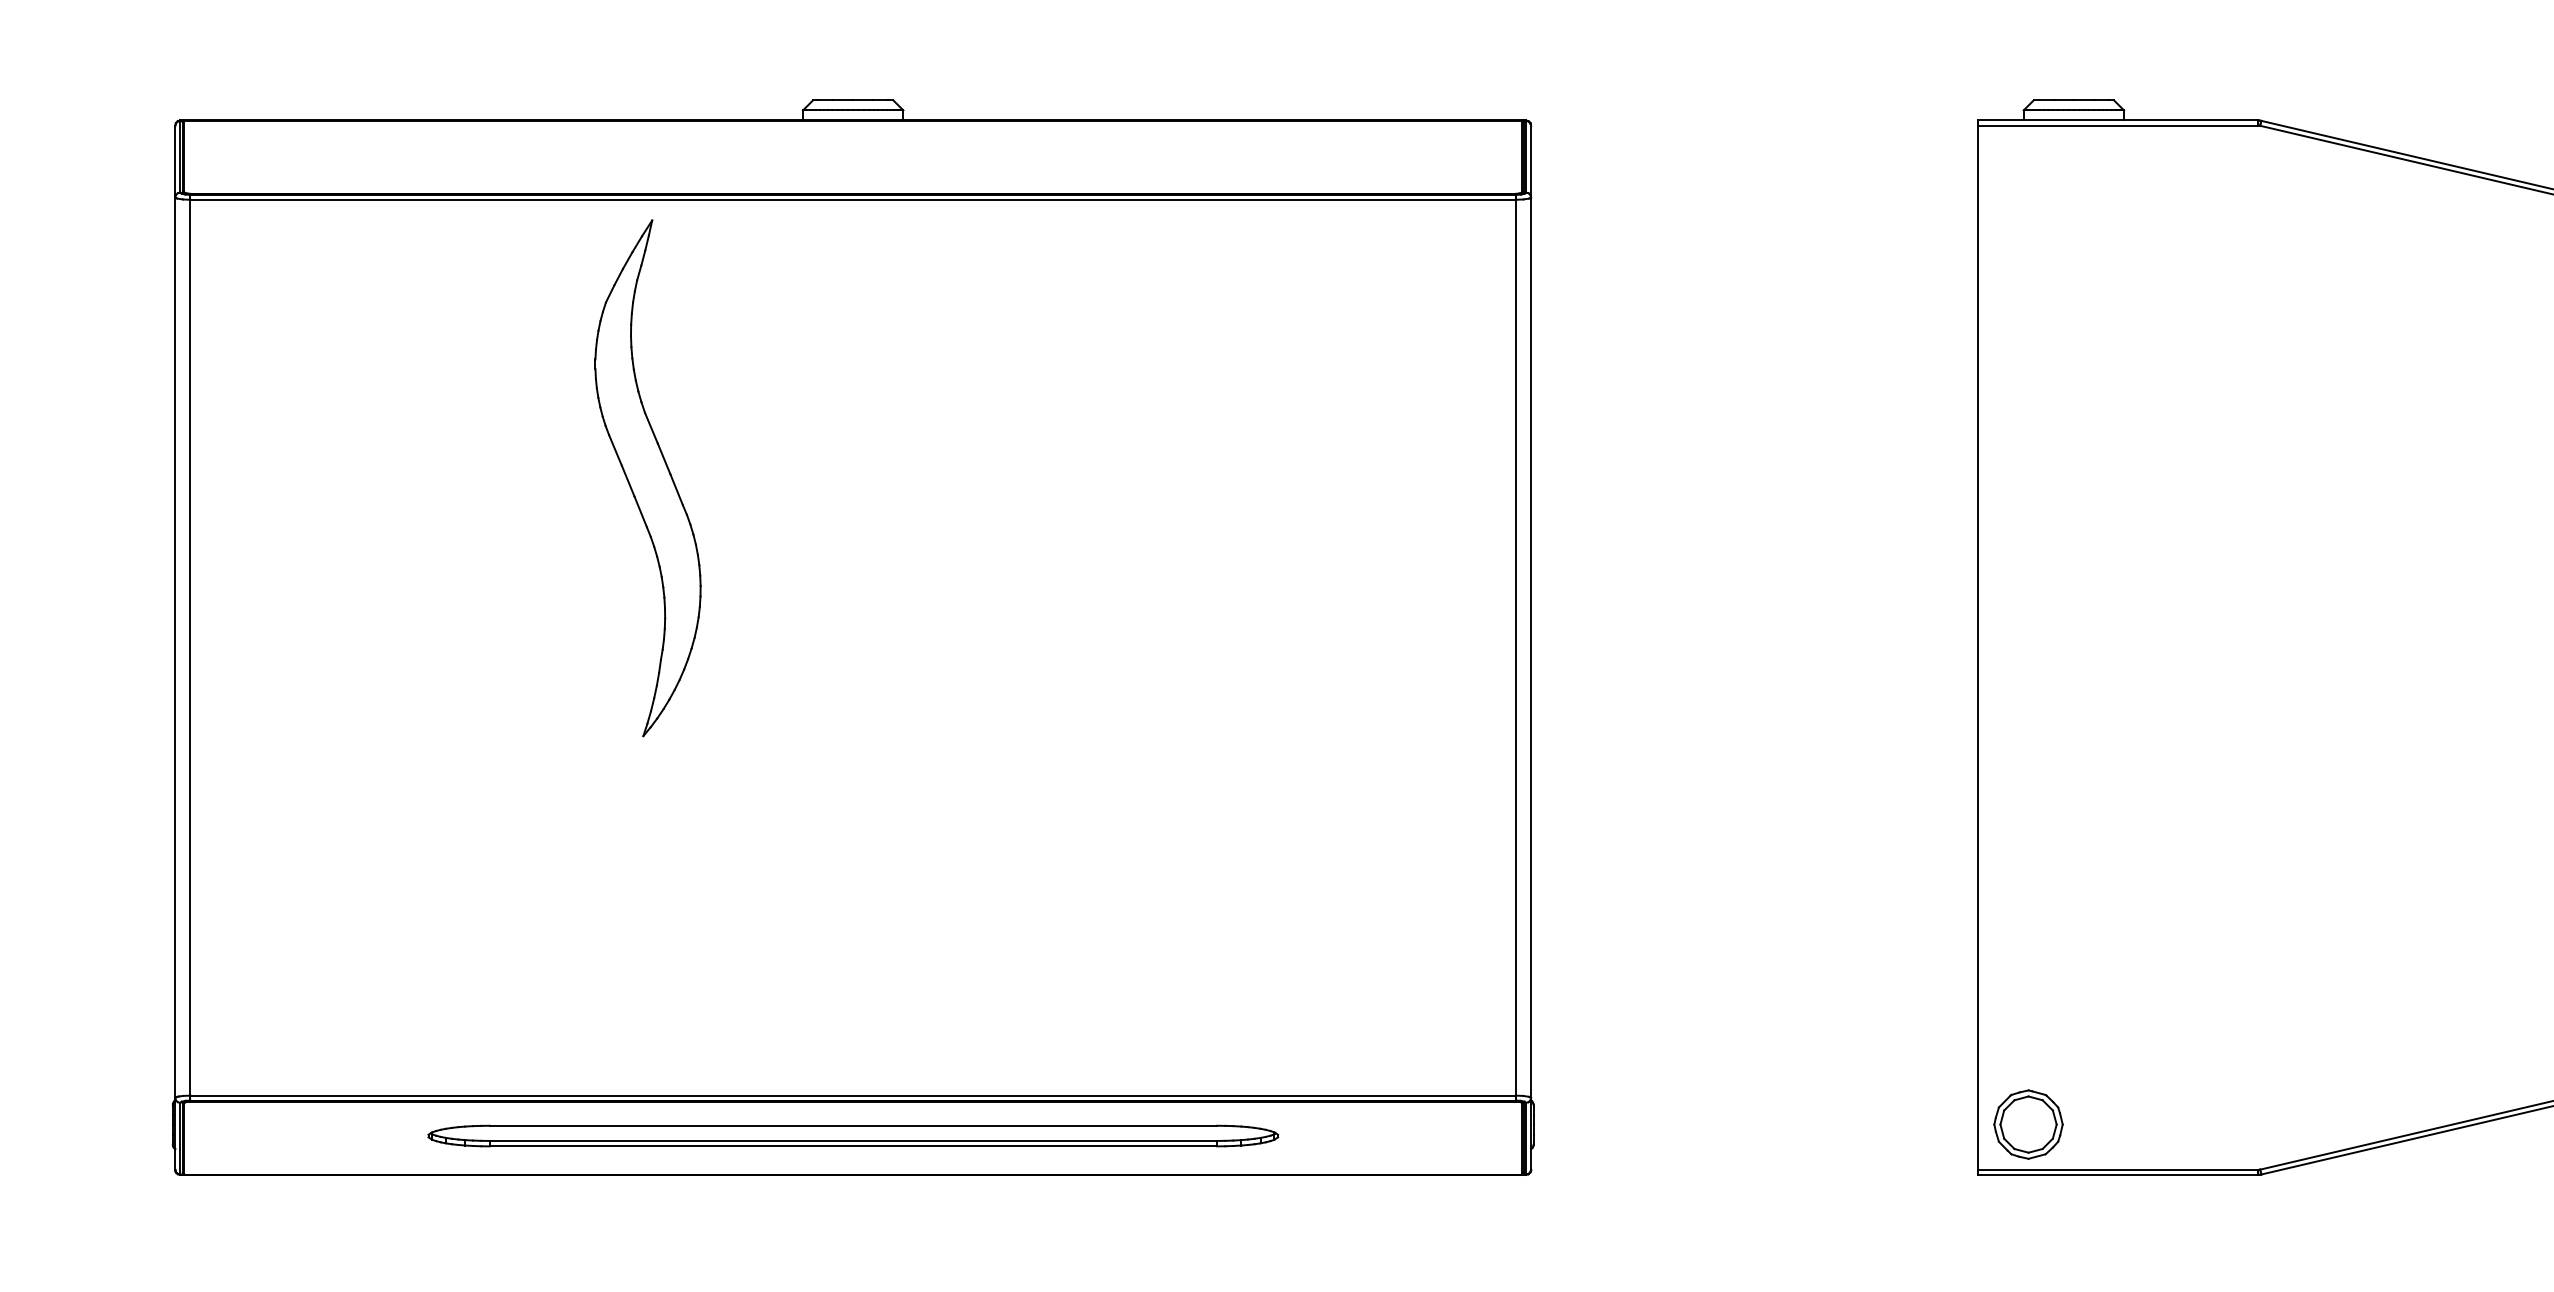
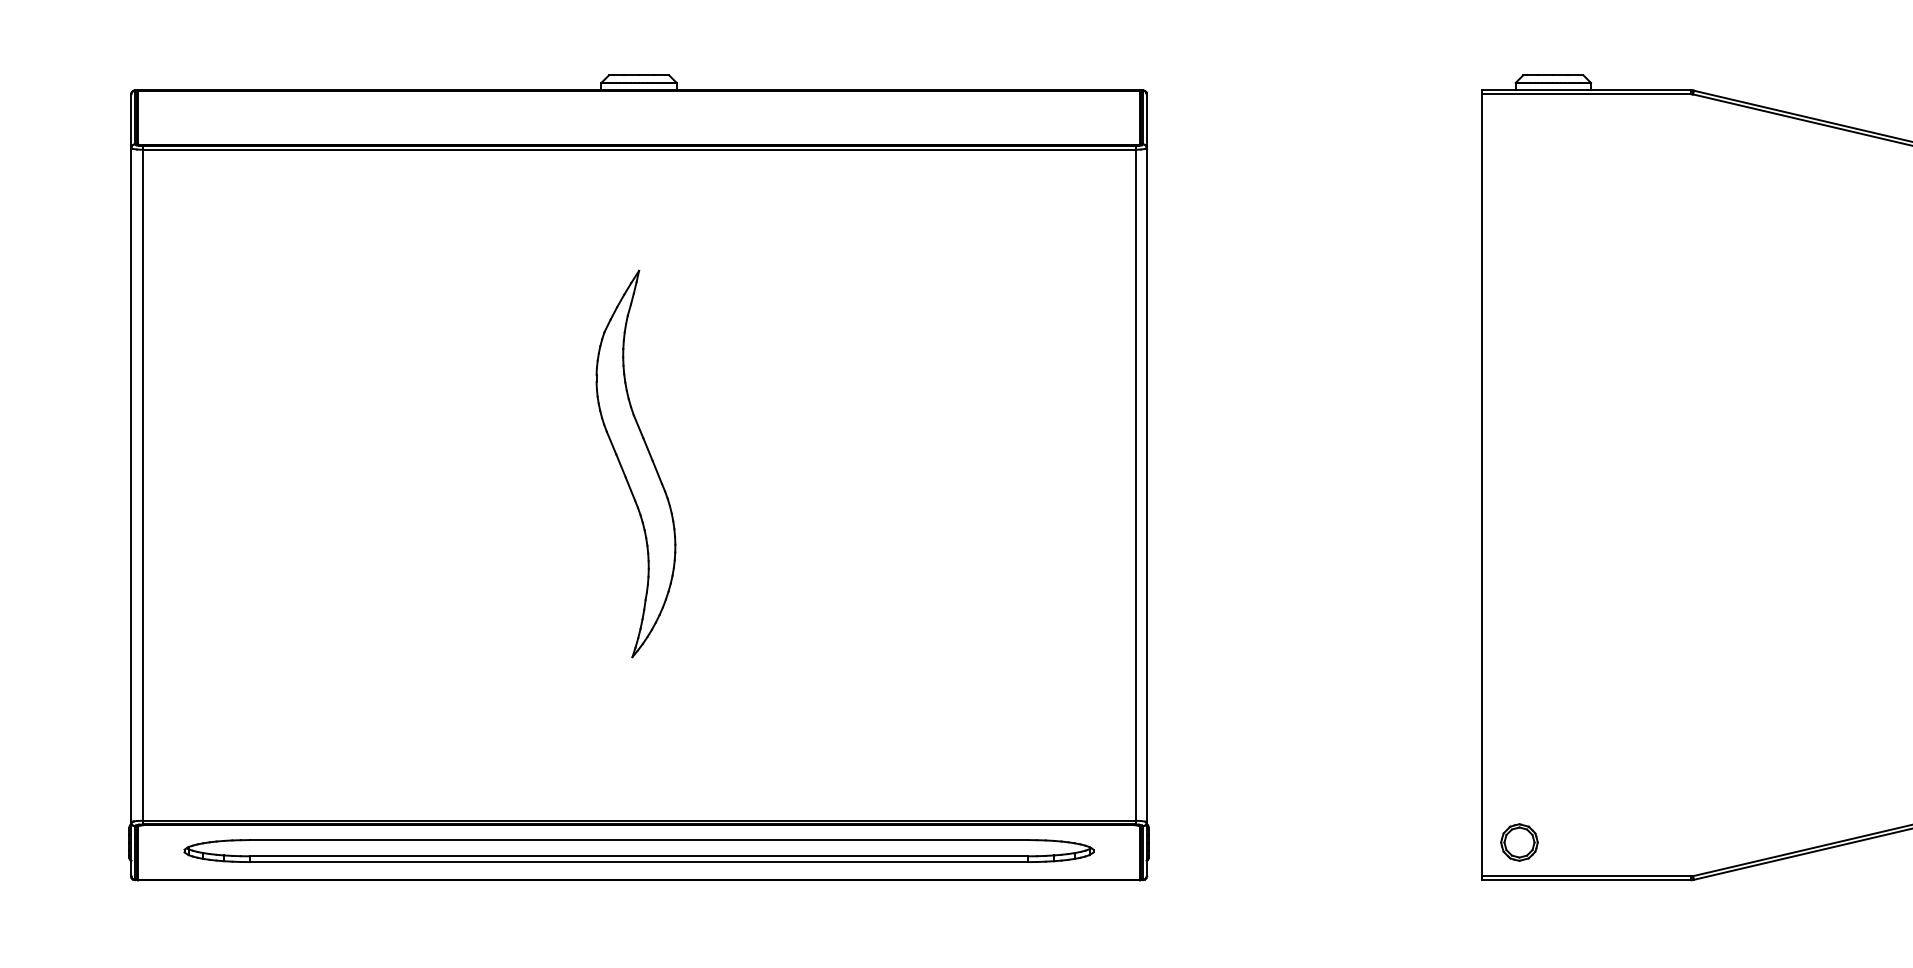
part: (647, 478) -> (635, 464), moved
part: (2028, 1124) -> (1519, 842), size x0.71
part: (853, 1135) -> (639, 850), size x1.43

